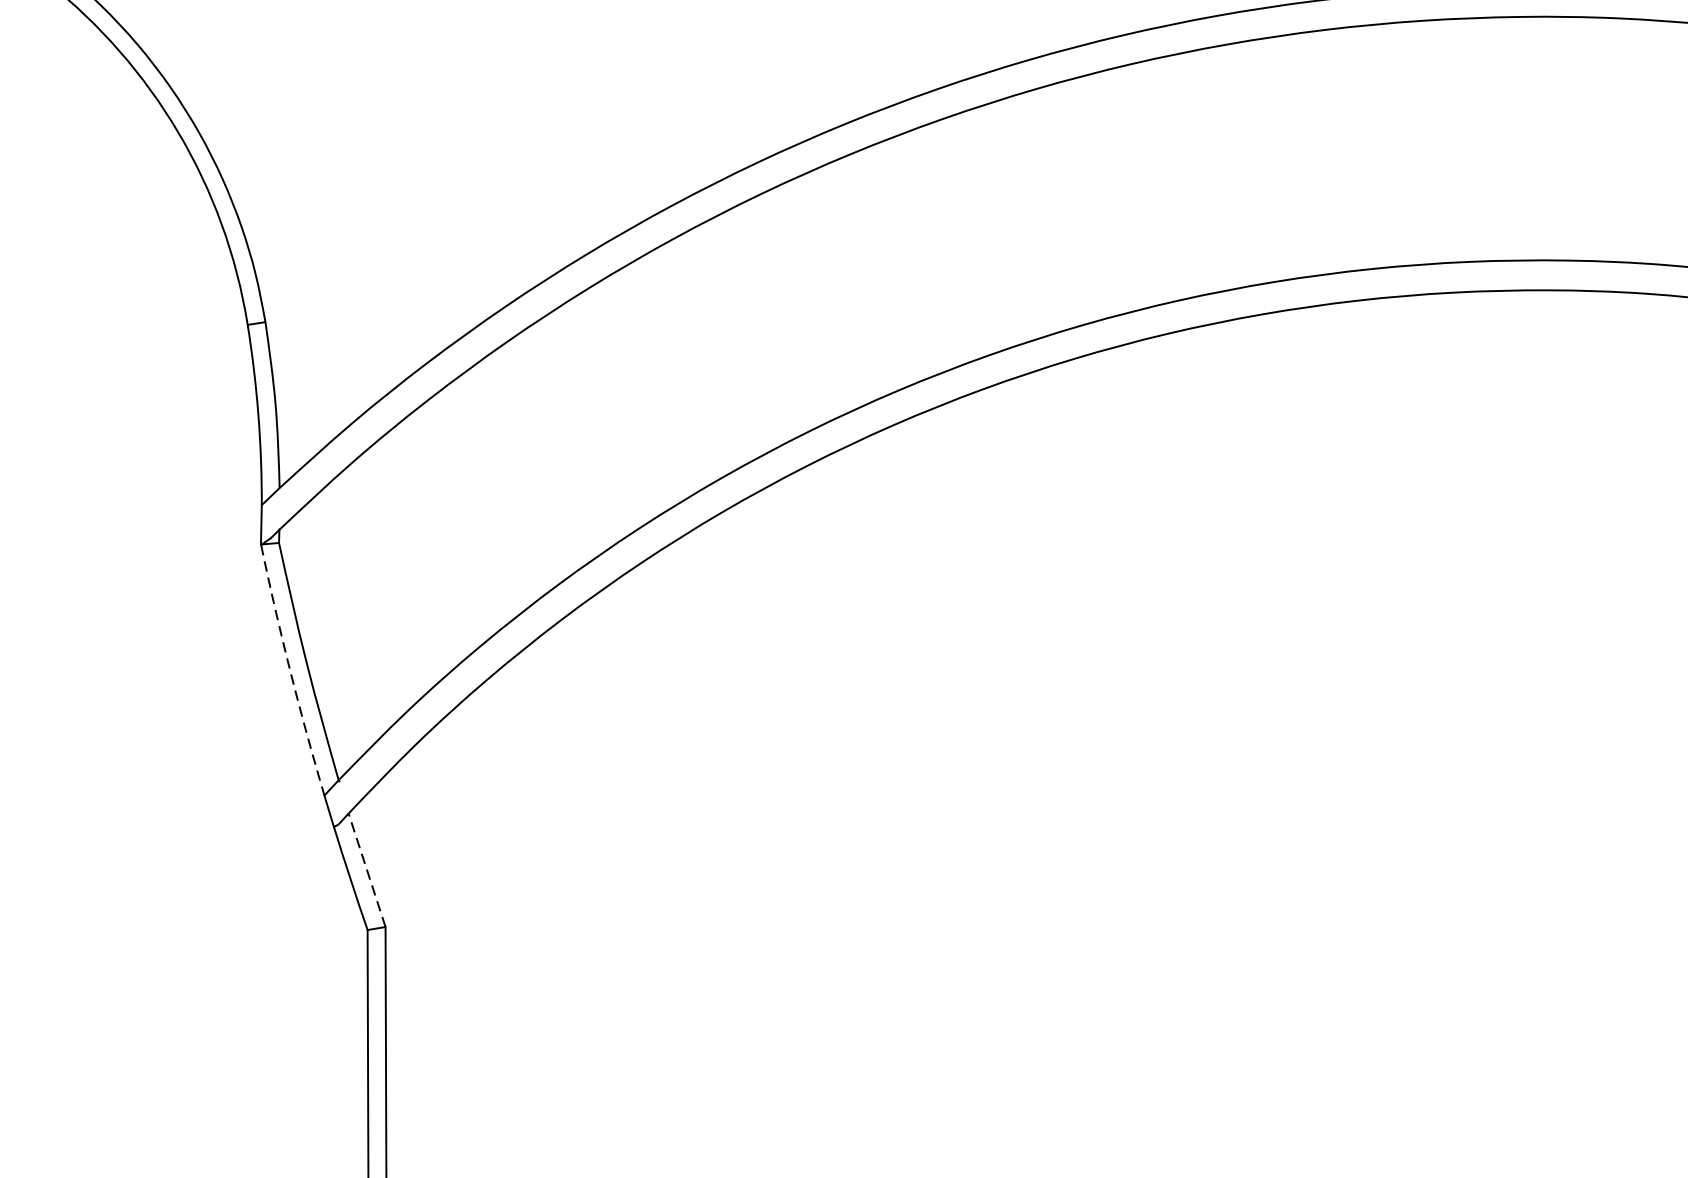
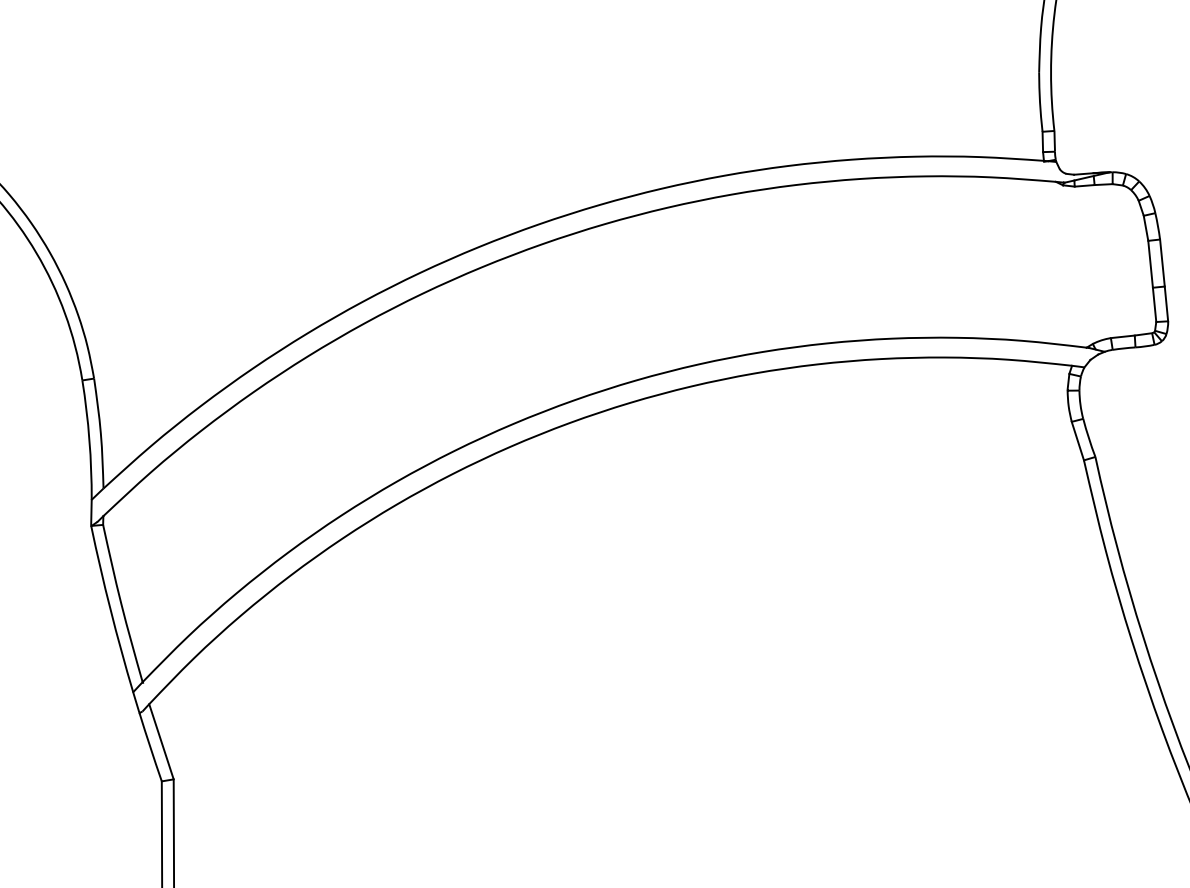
arc: (290, 670) -> (110, 609), dashed -> solid
line: (367, 869) -> (161, 741), dashed -> solid

